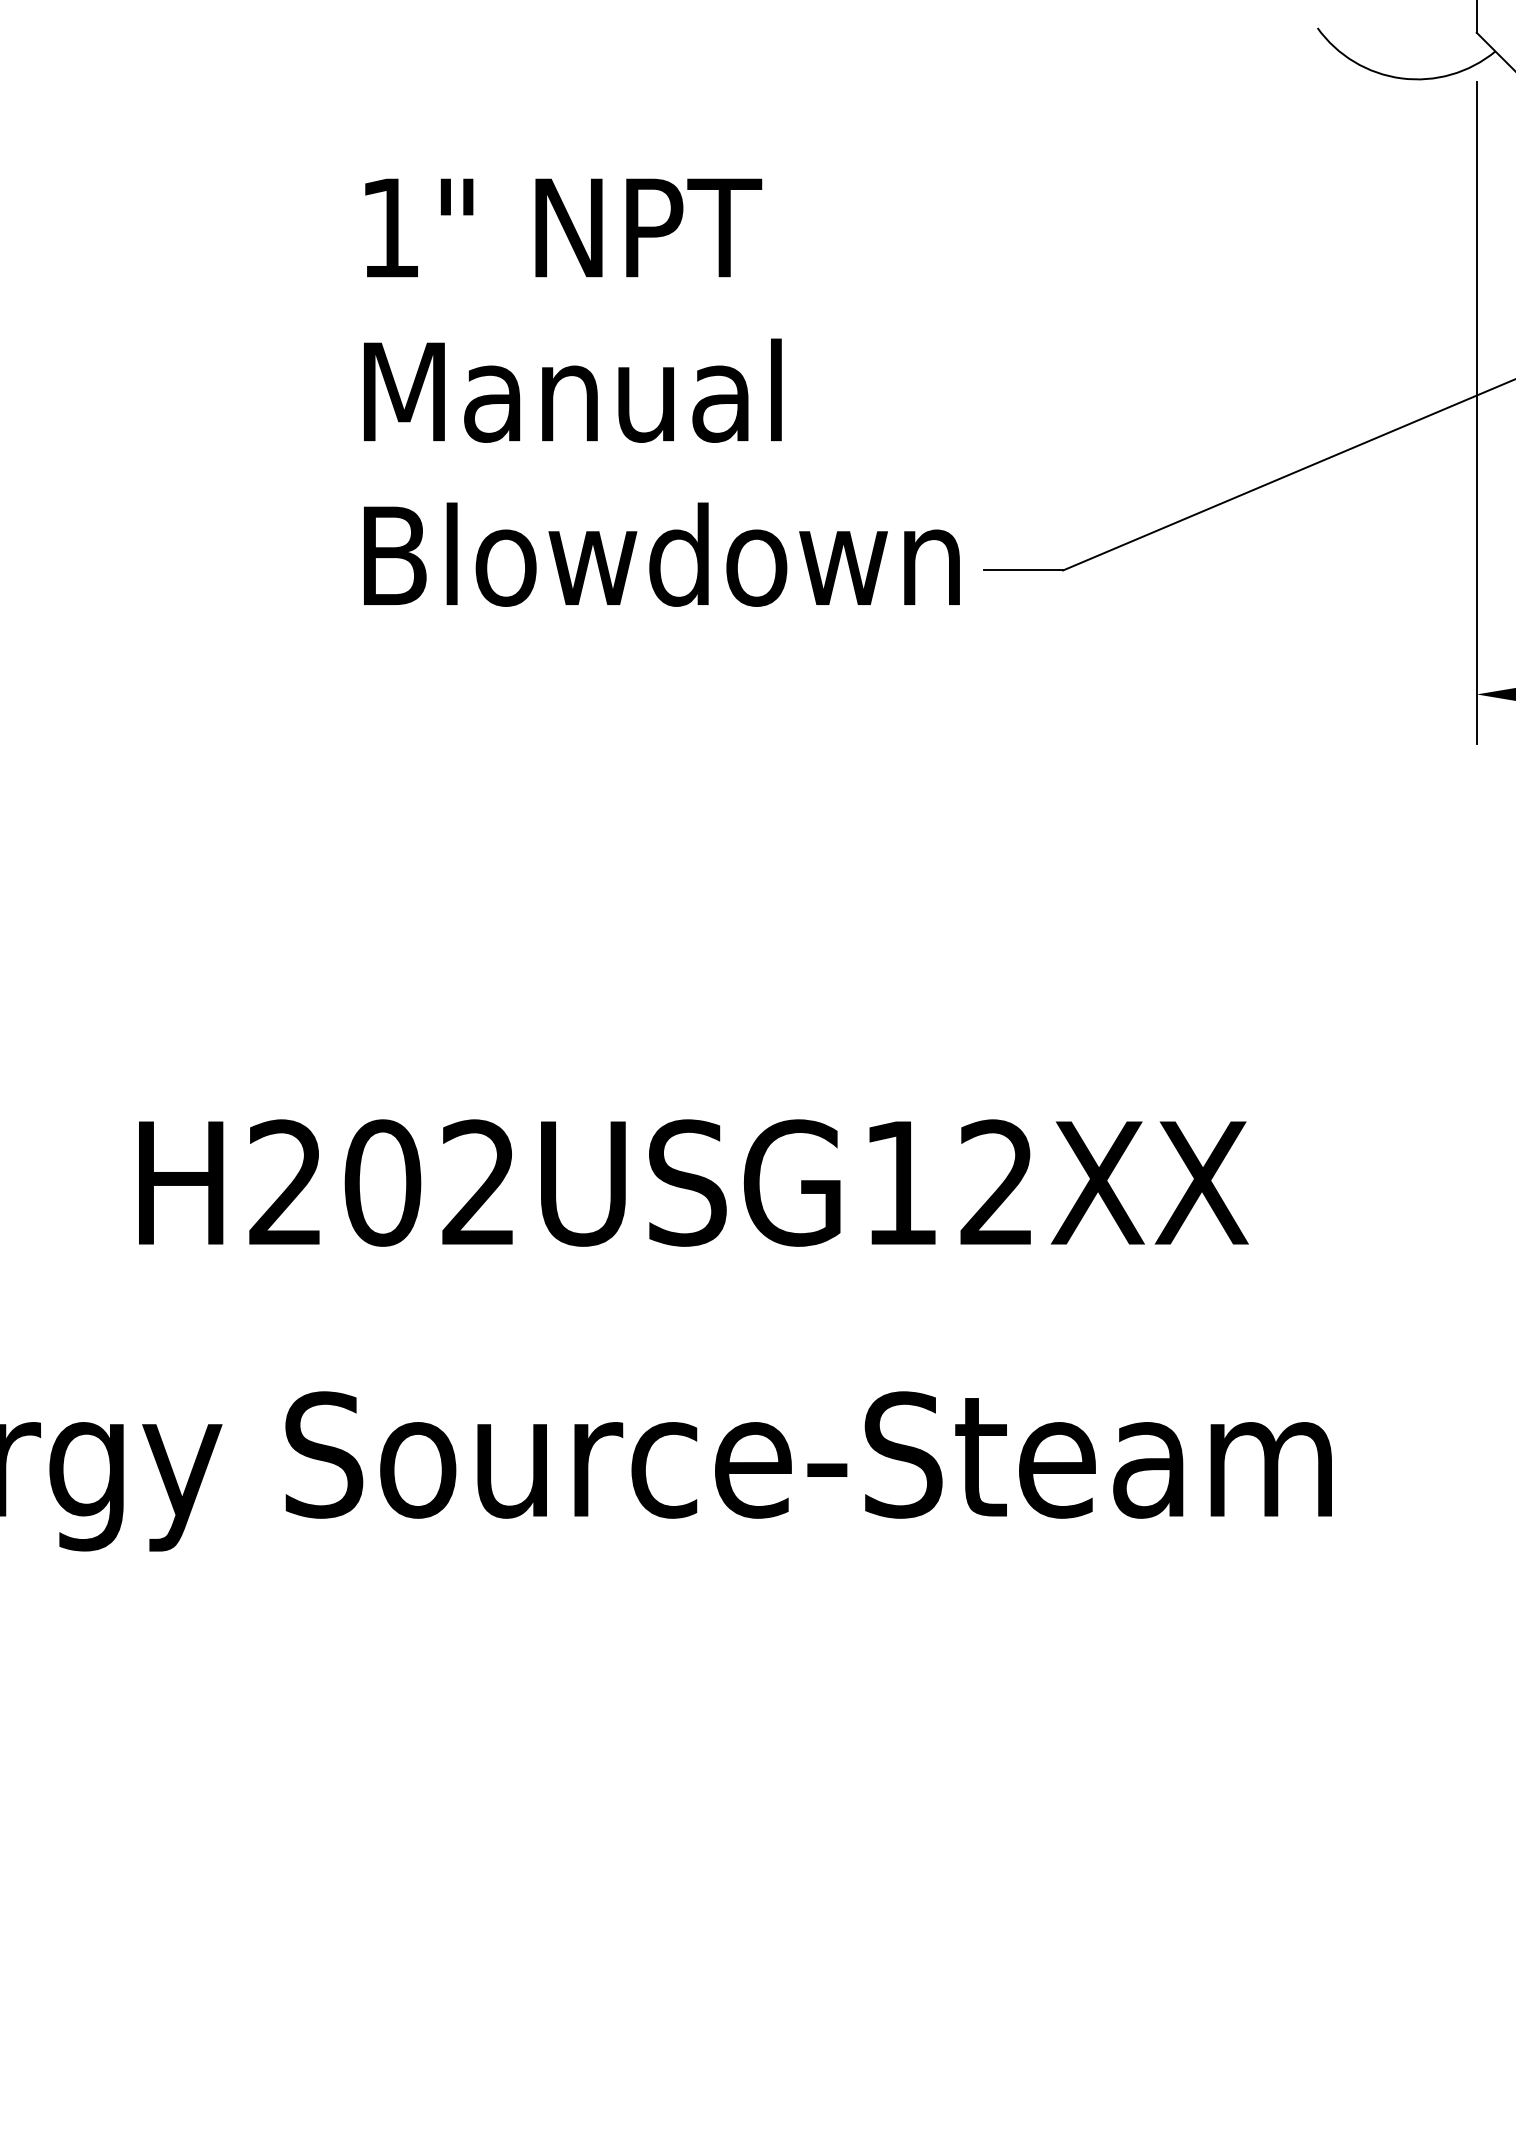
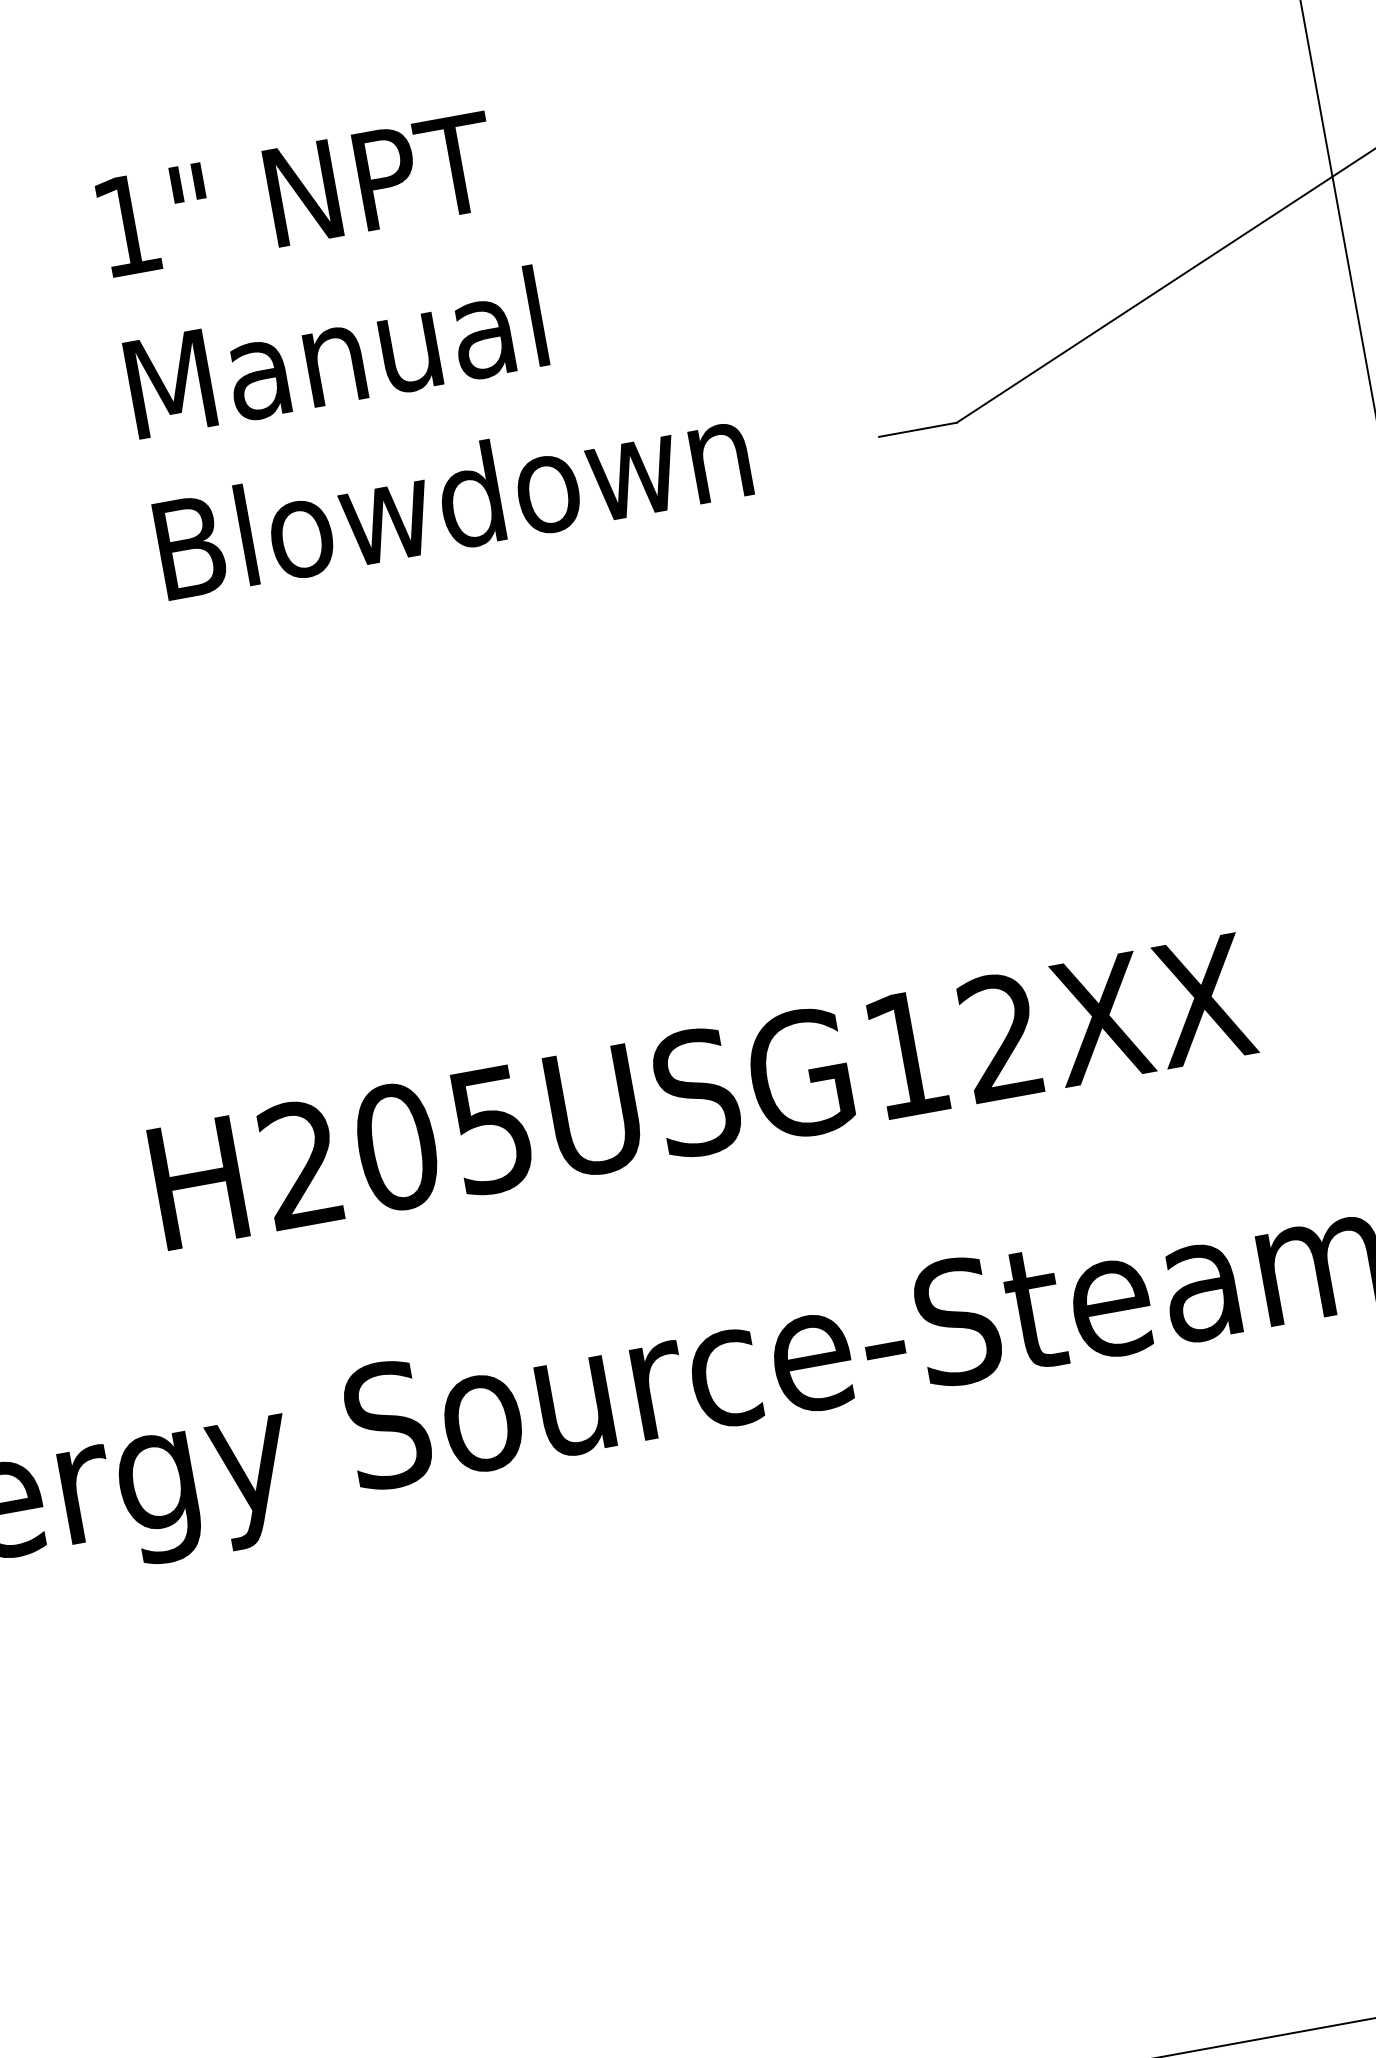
text: (661, 392) -> (423, 338), moved
text: (478, 1182) -> (491, 1129), H202USG12XX -> H205USG12XX

